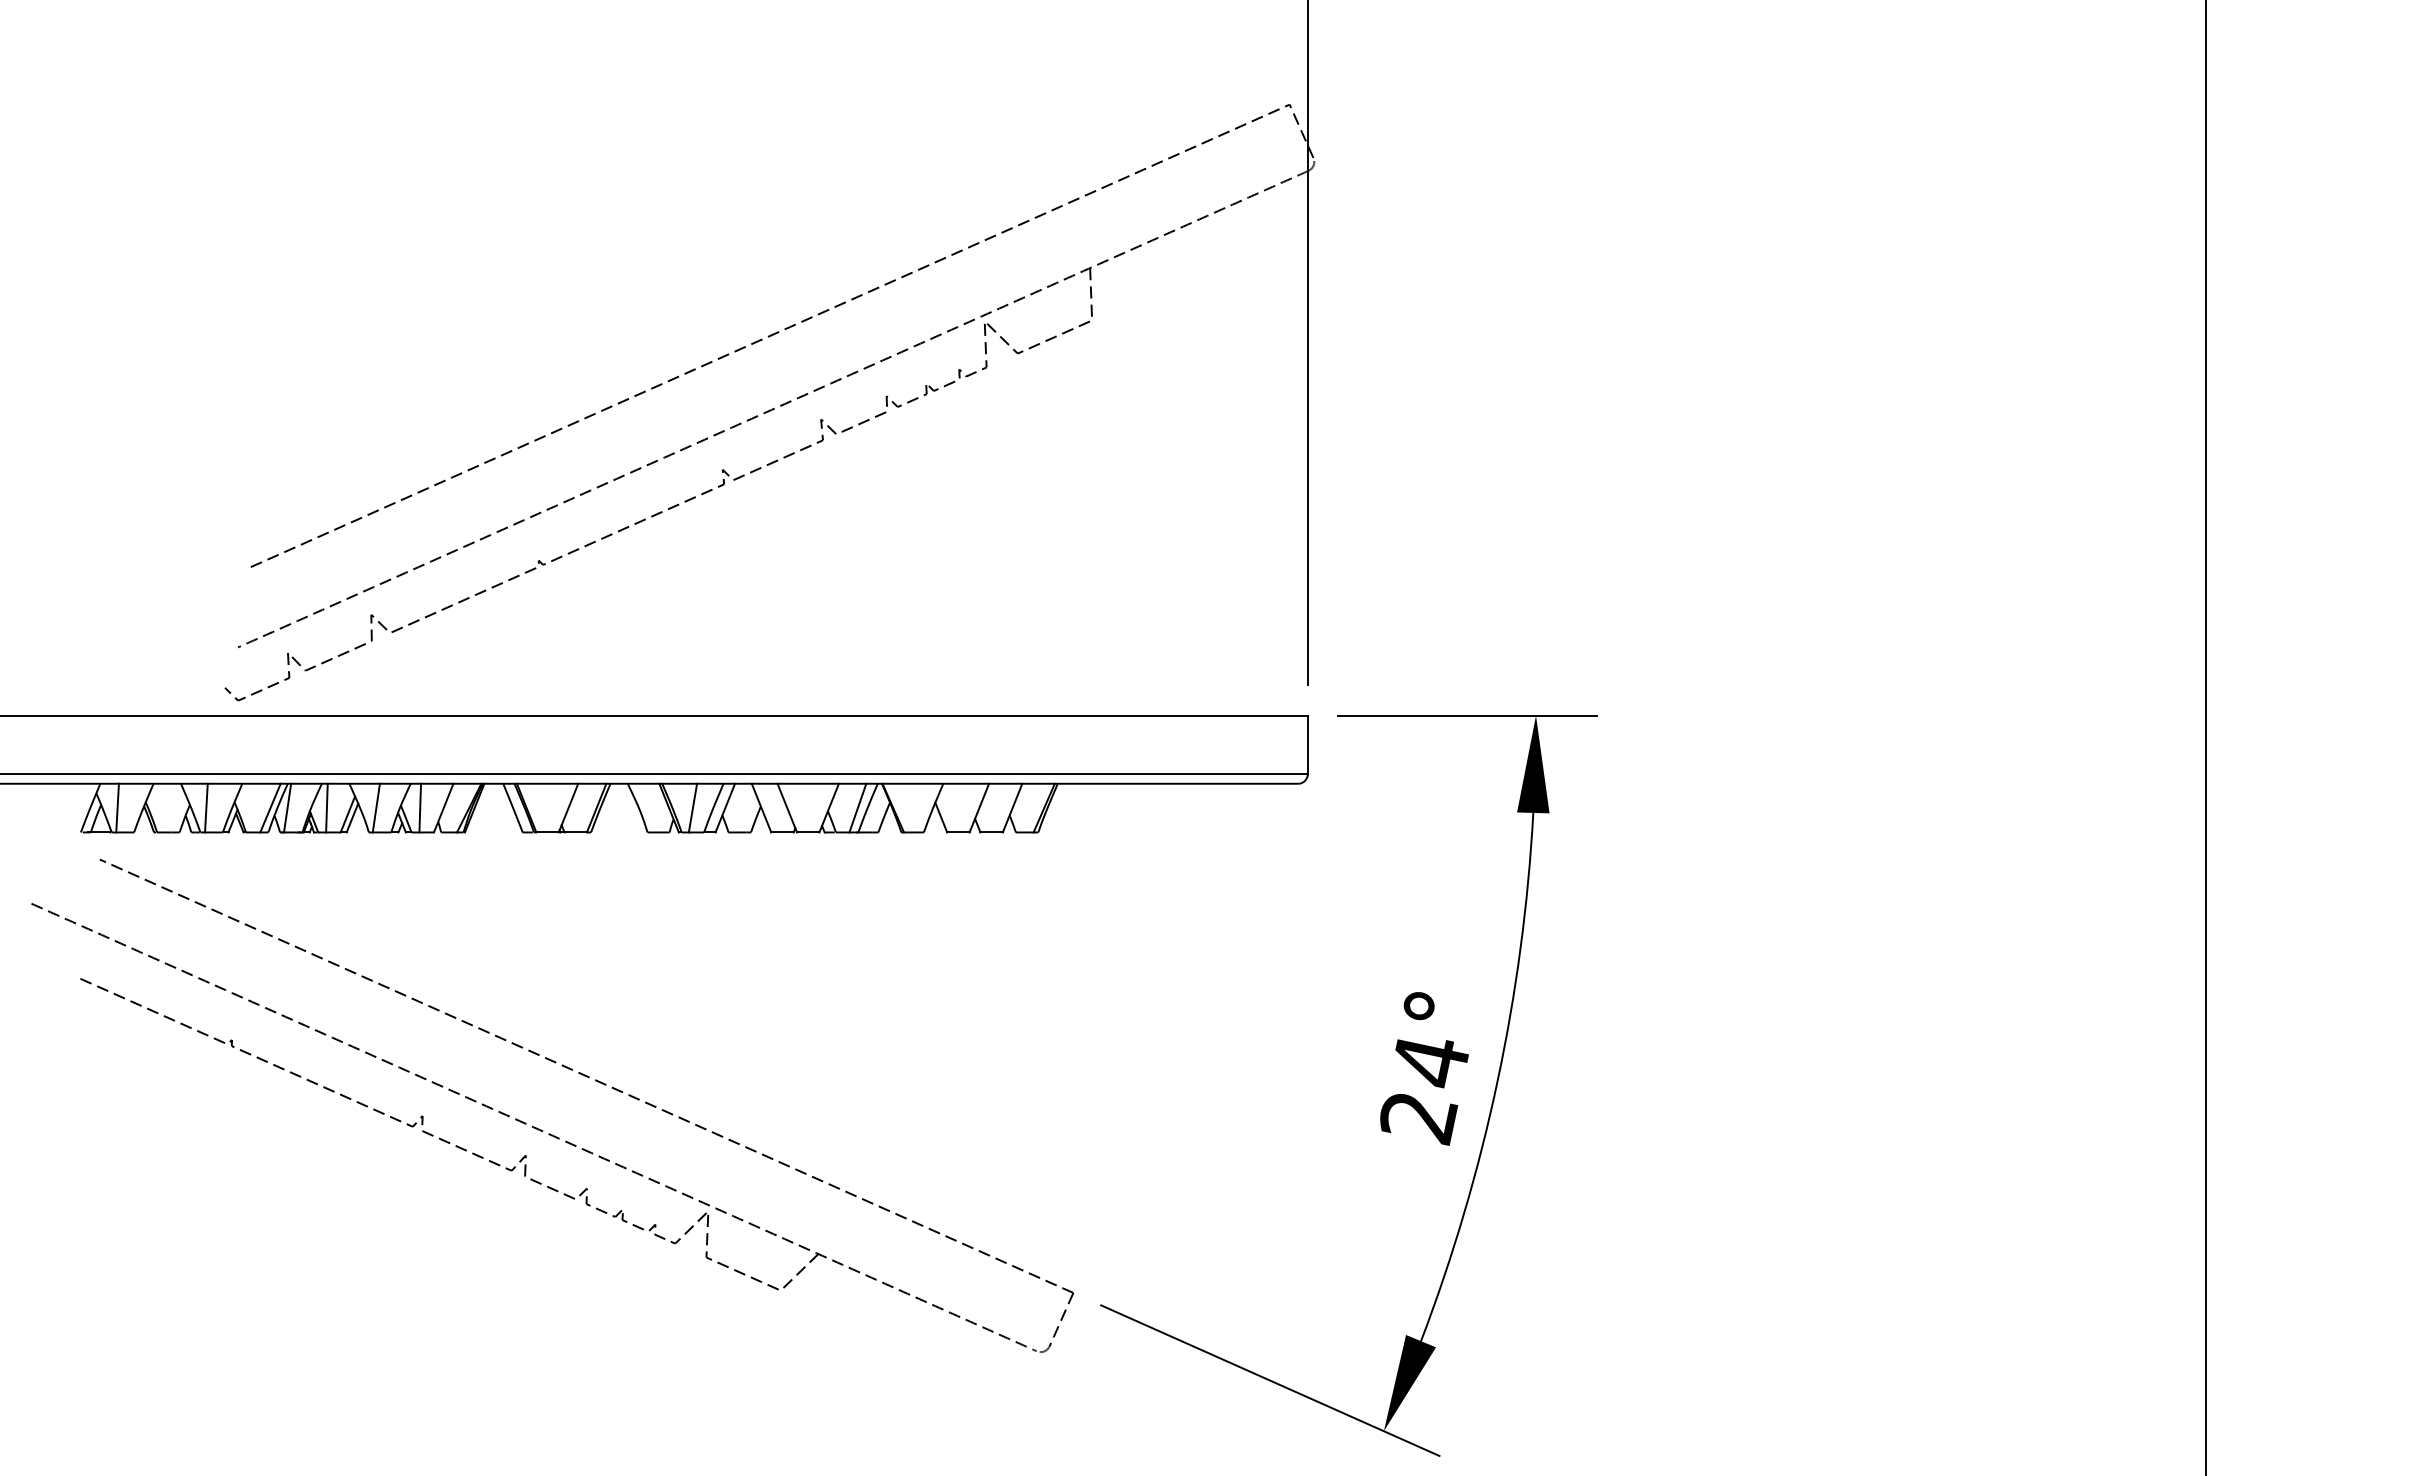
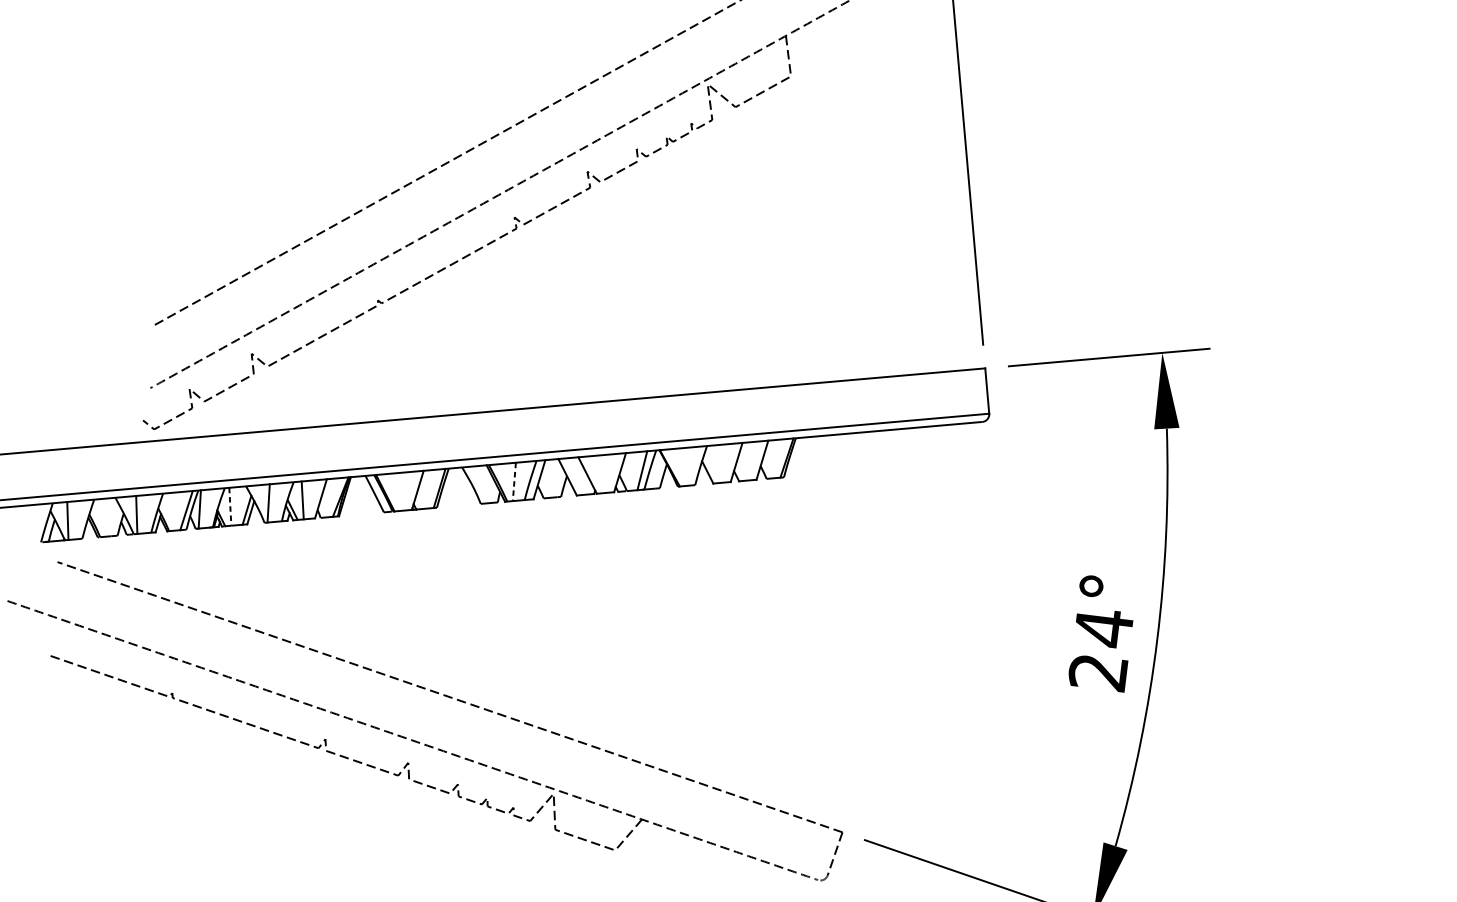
line: (326, 808) -> (230, 507), solid -> dashed
line: (692, 808) -> (514, 482), solid -> dashed

